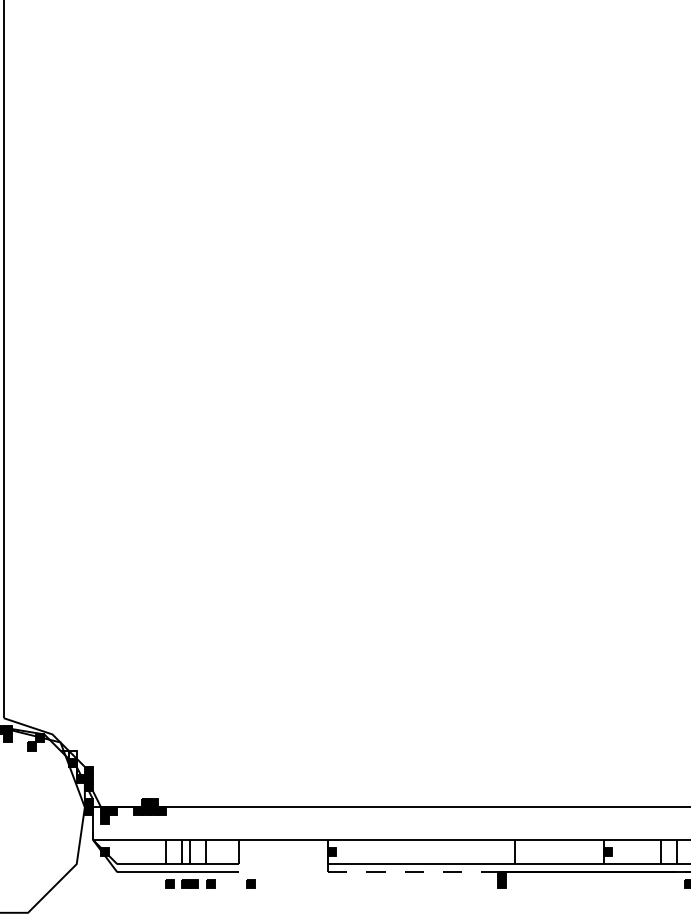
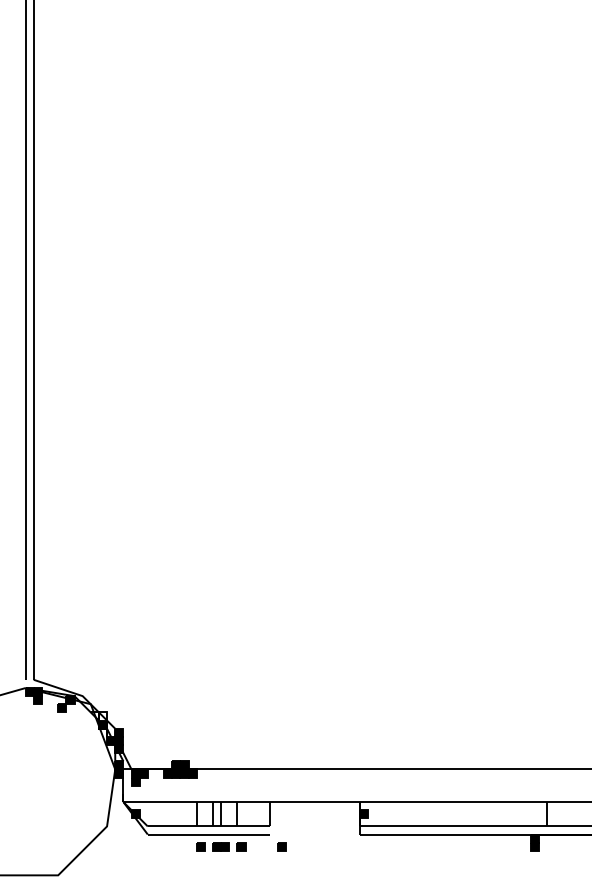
line: (413, 872) -> (445, 834), dashed -> solid

